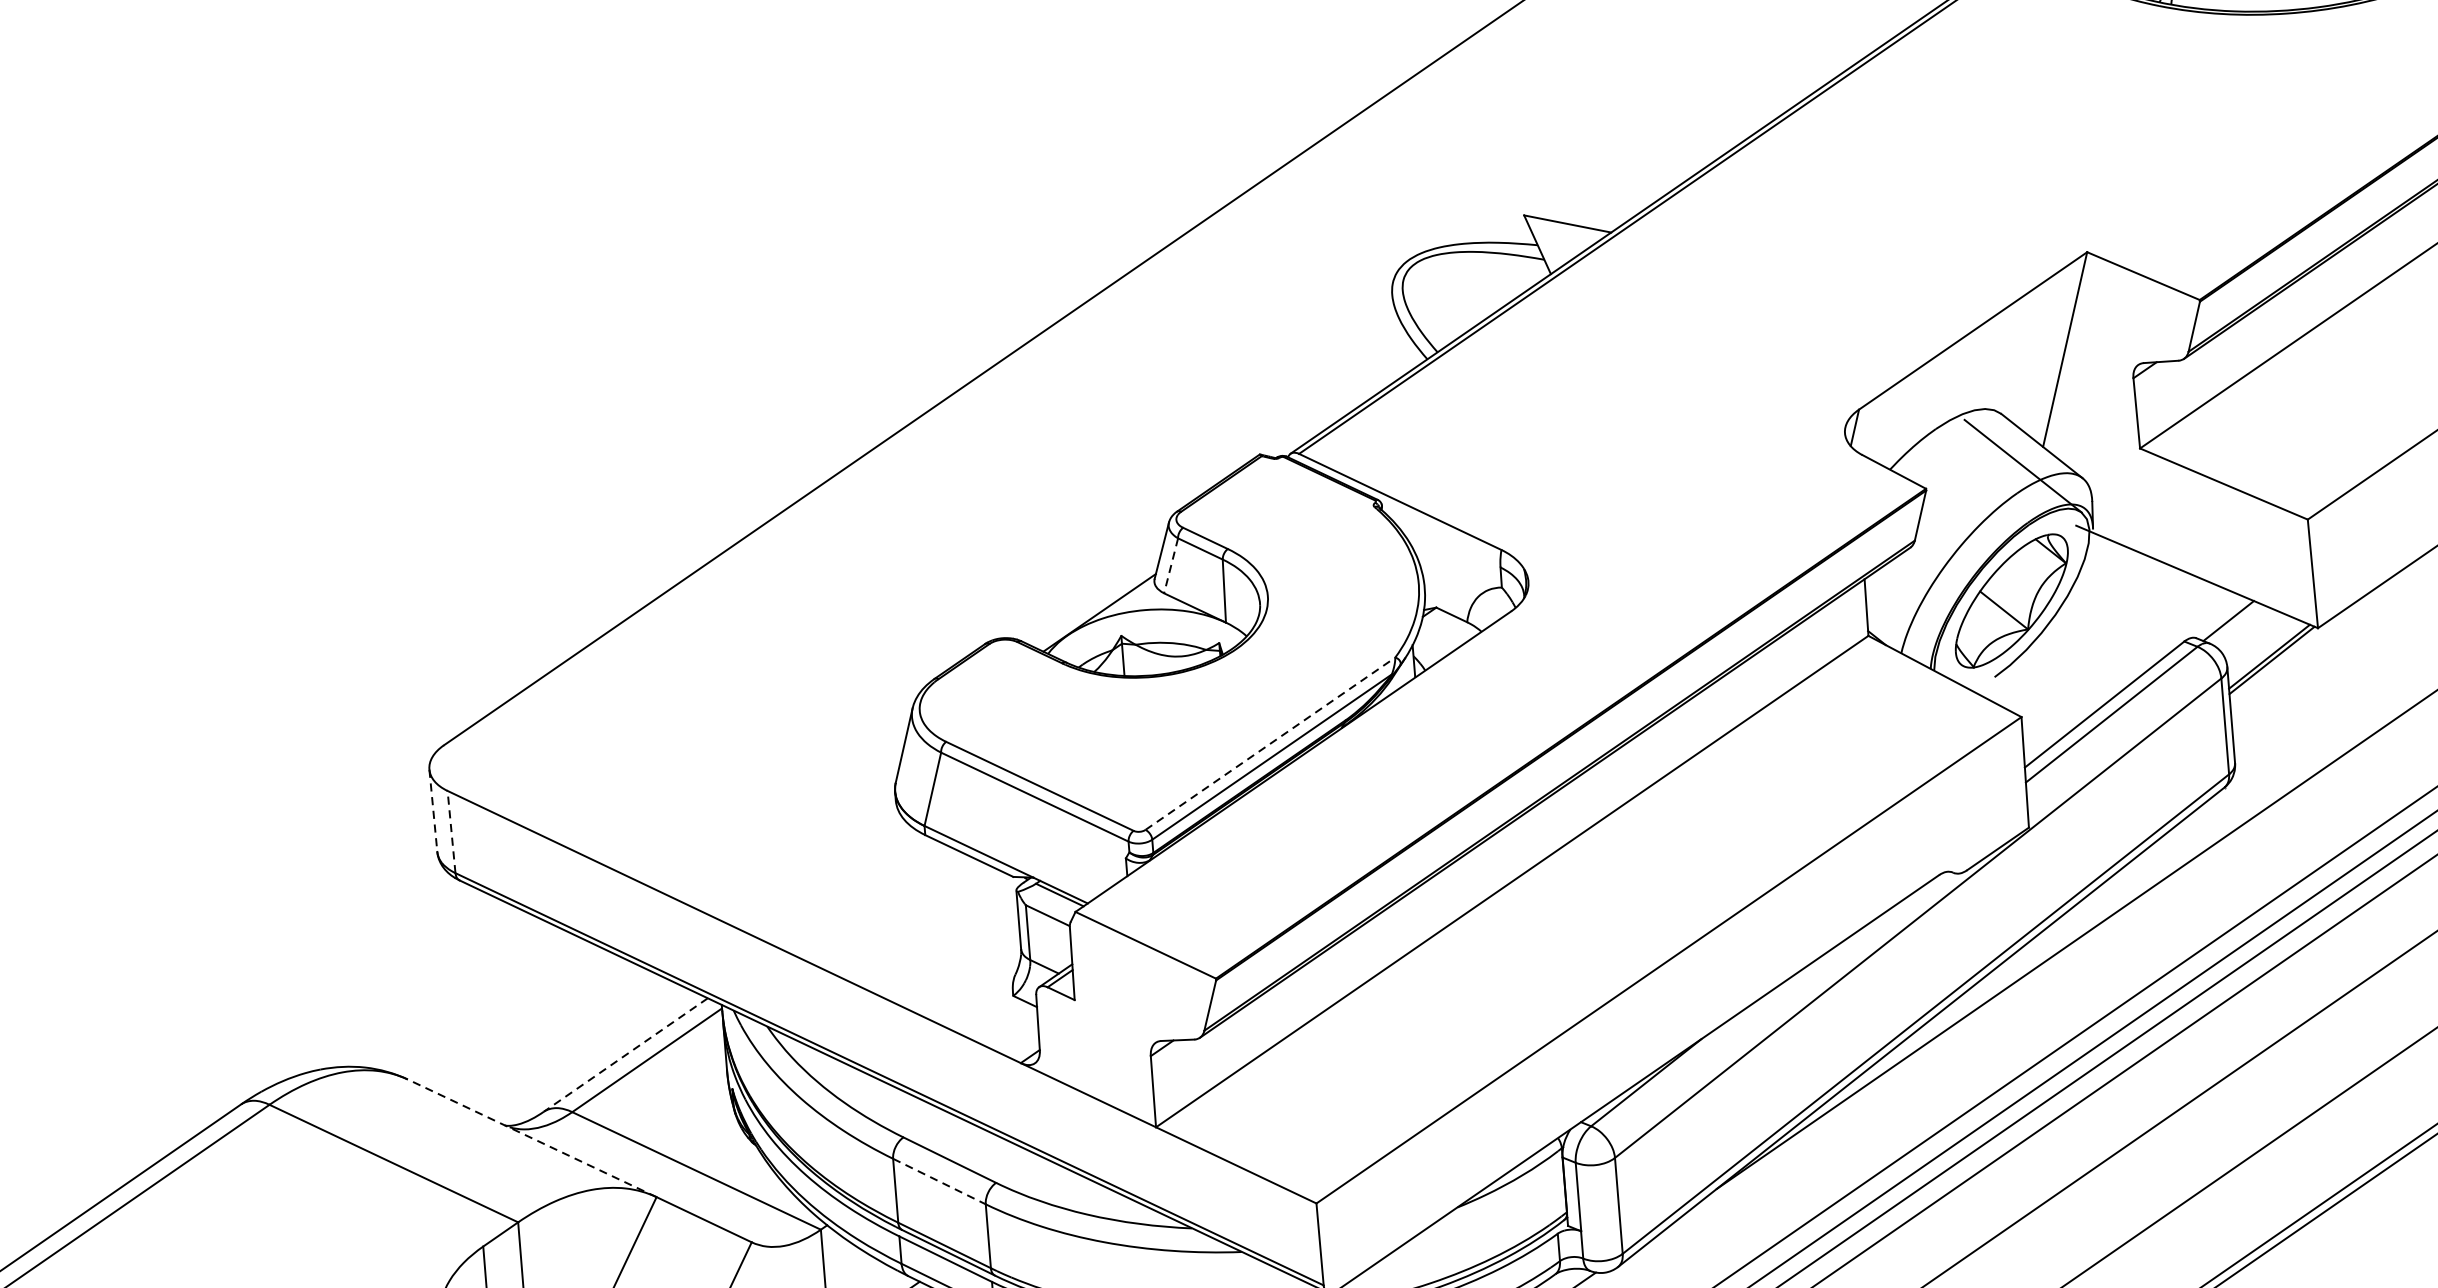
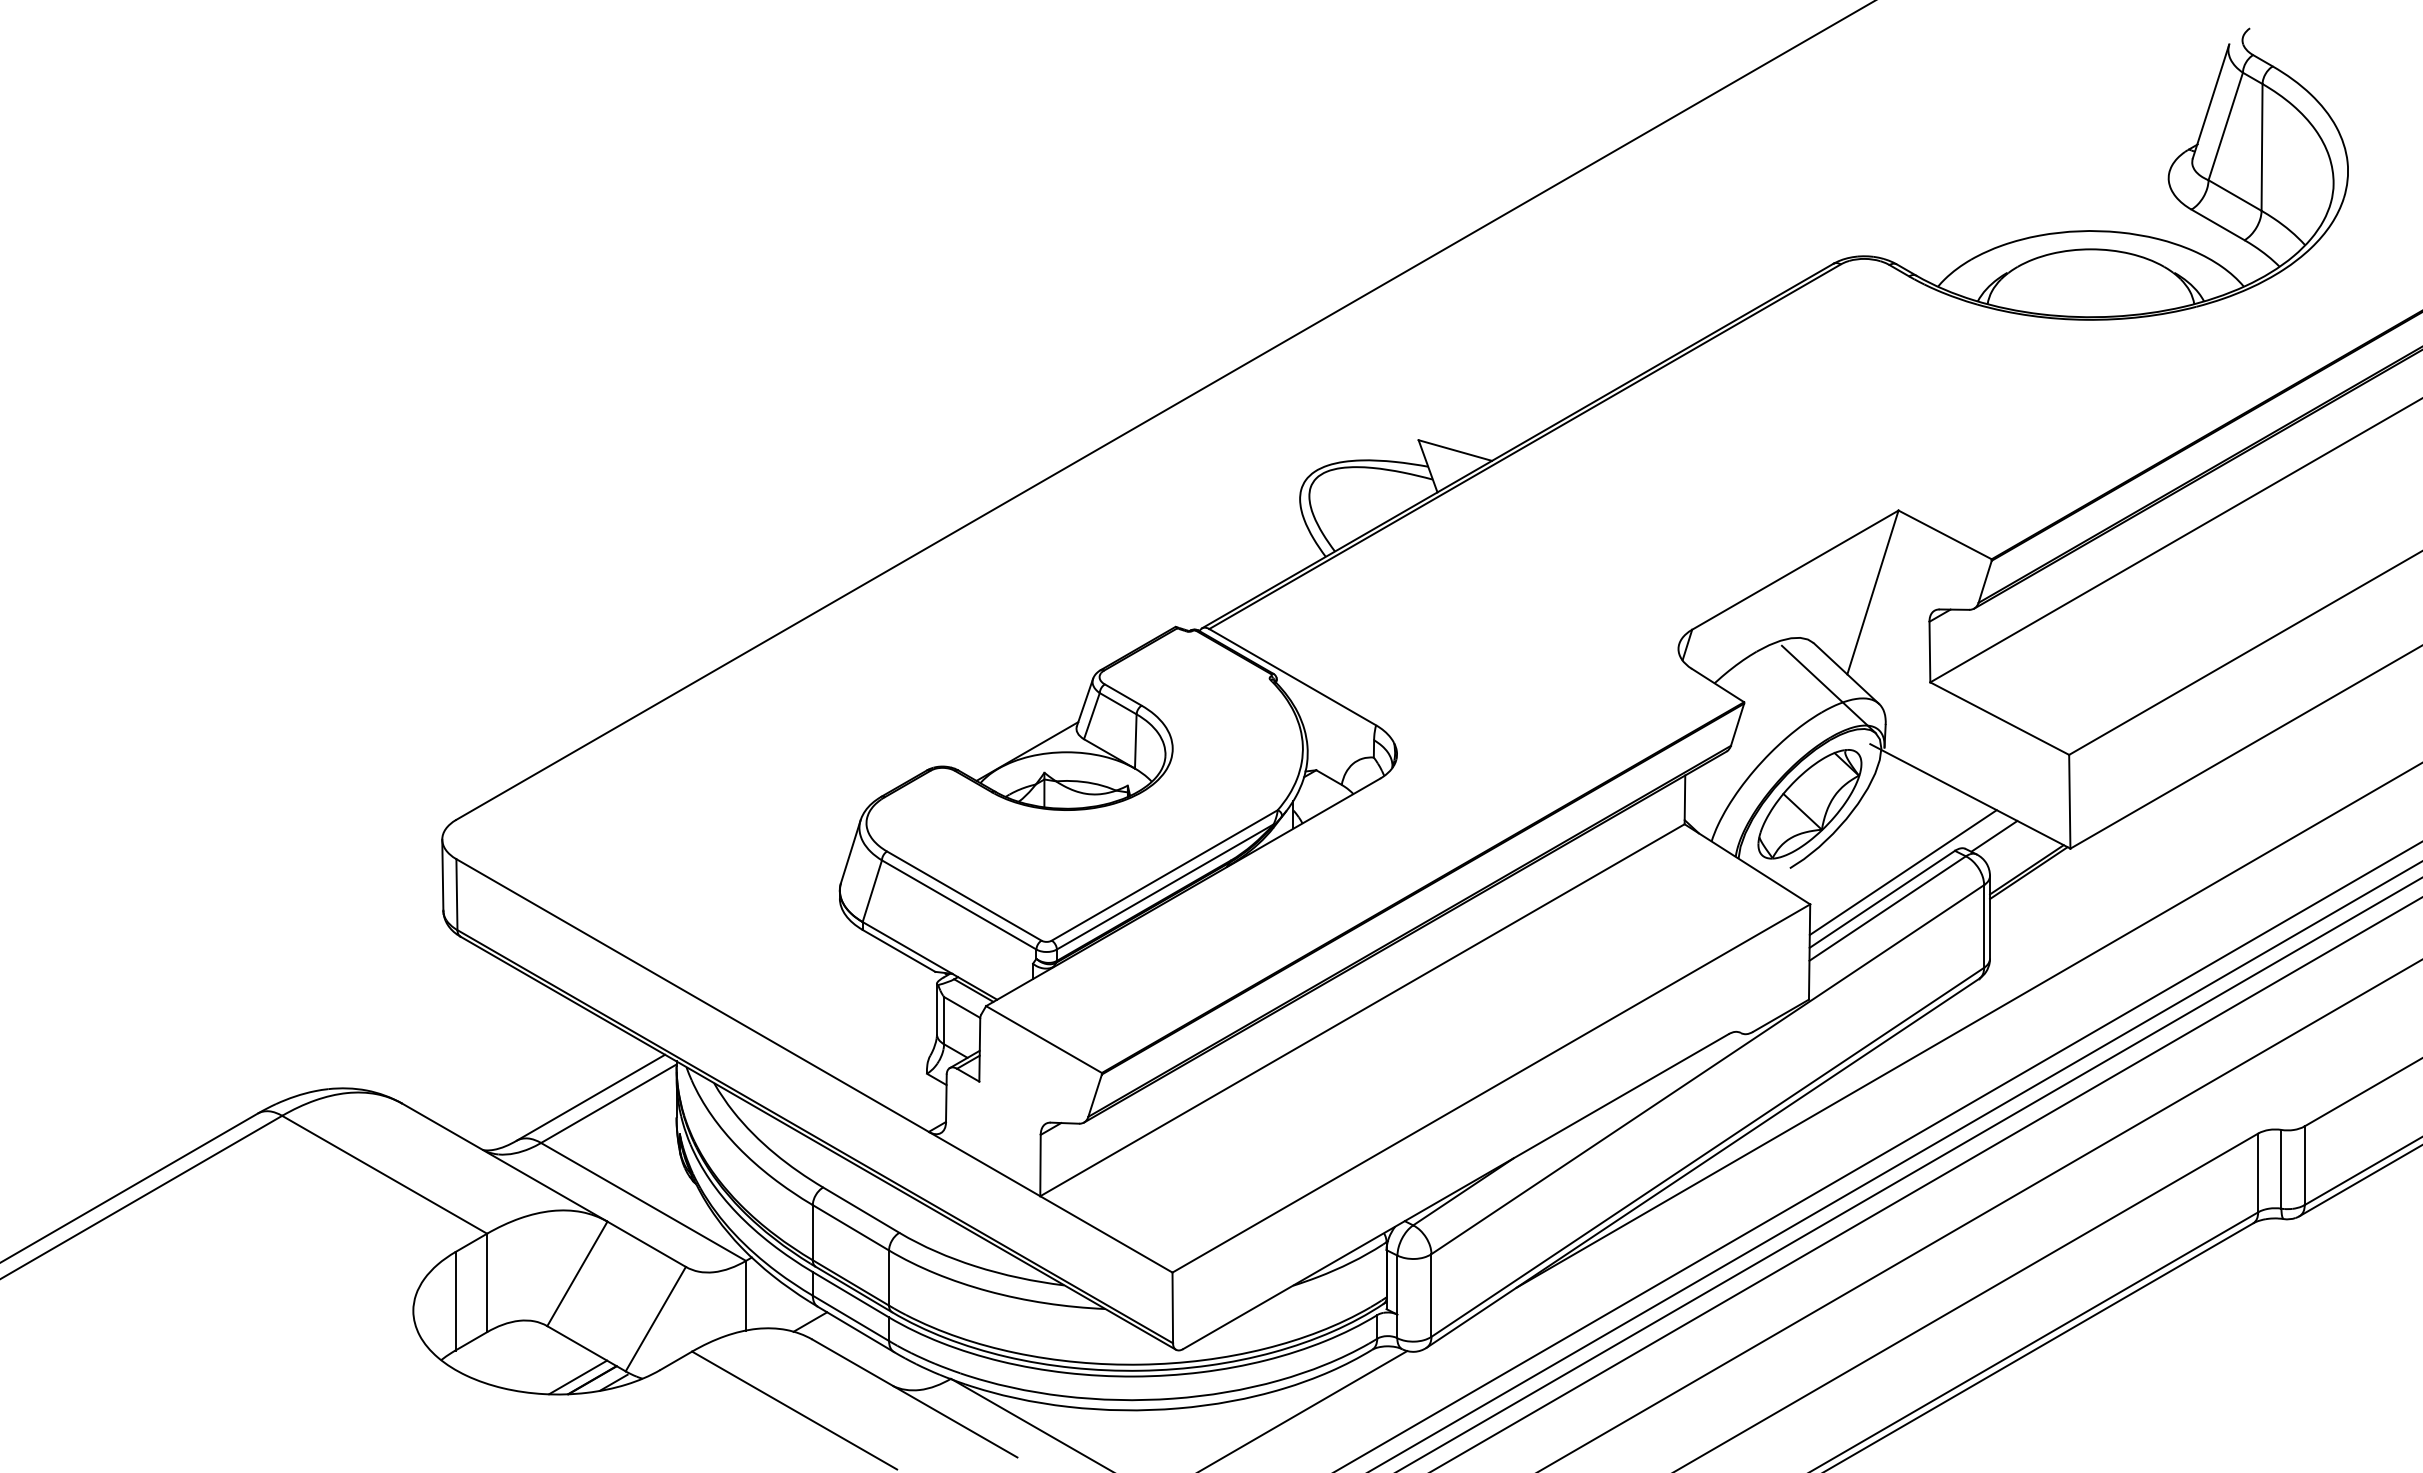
line: (1170, 566) -> (1091, 716), dashed -> solid
line: (2125, 671) -> (1902, 872), added
line: (1271, 743) -> (1165, 875), dashed -> solid
line: (433, 811) -> (442, 875), dashed -> solid
line: (451, 831) -> (456, 894), dashed -> solid
line: (625, 1054) -> (590, 1097), dashed -> solid
line: (531, 1138) -> (504, 1162), dashed -> solid
line: (940, 1182) -> (851, 1228), dashed -> solid

